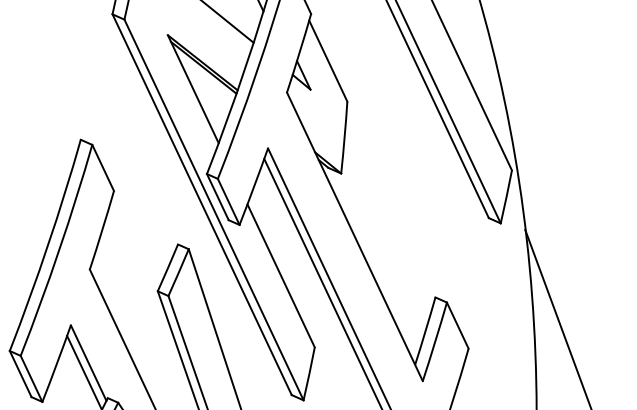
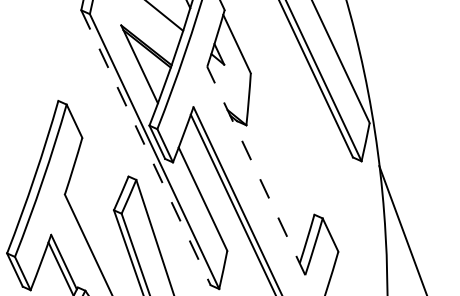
line: (201, 204) -> (145, 147), solid -> dashed
line: (355, 236) -> (256, 170), solid -> dashed

